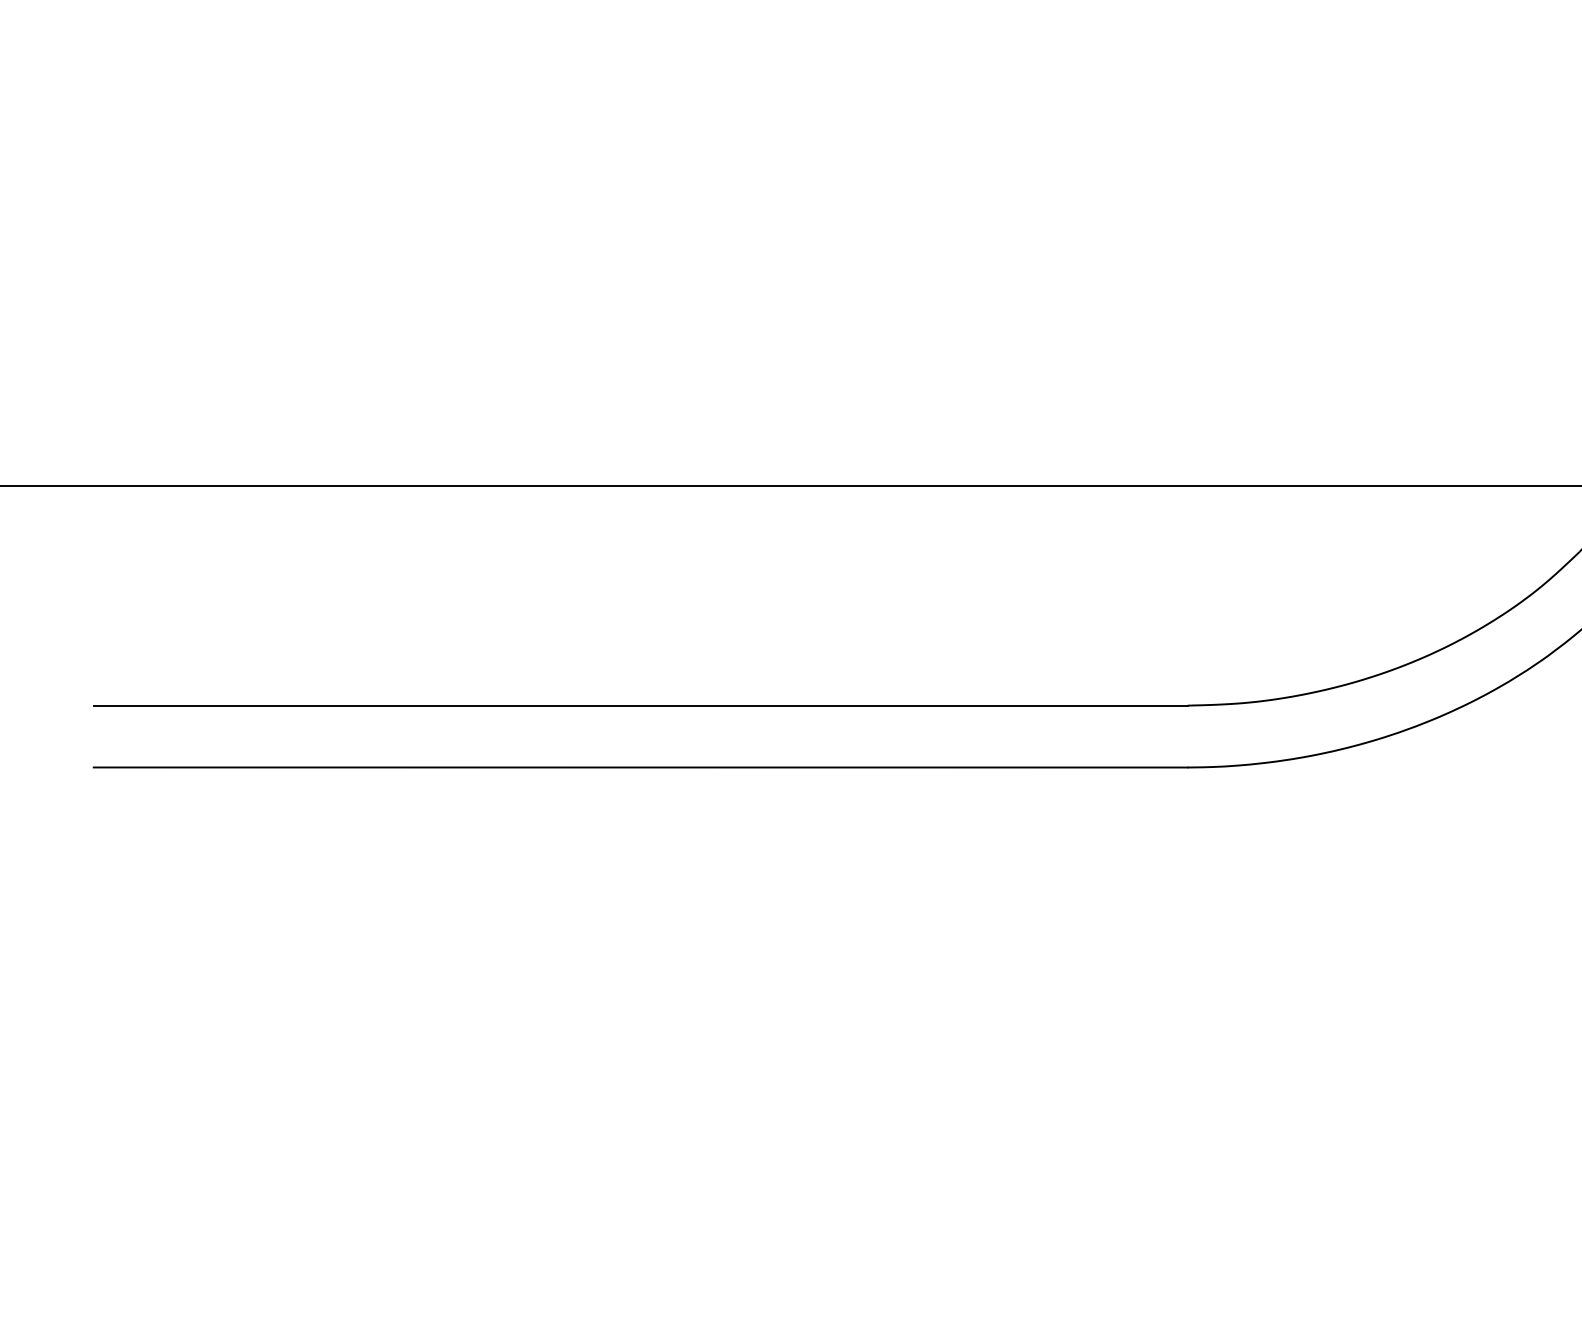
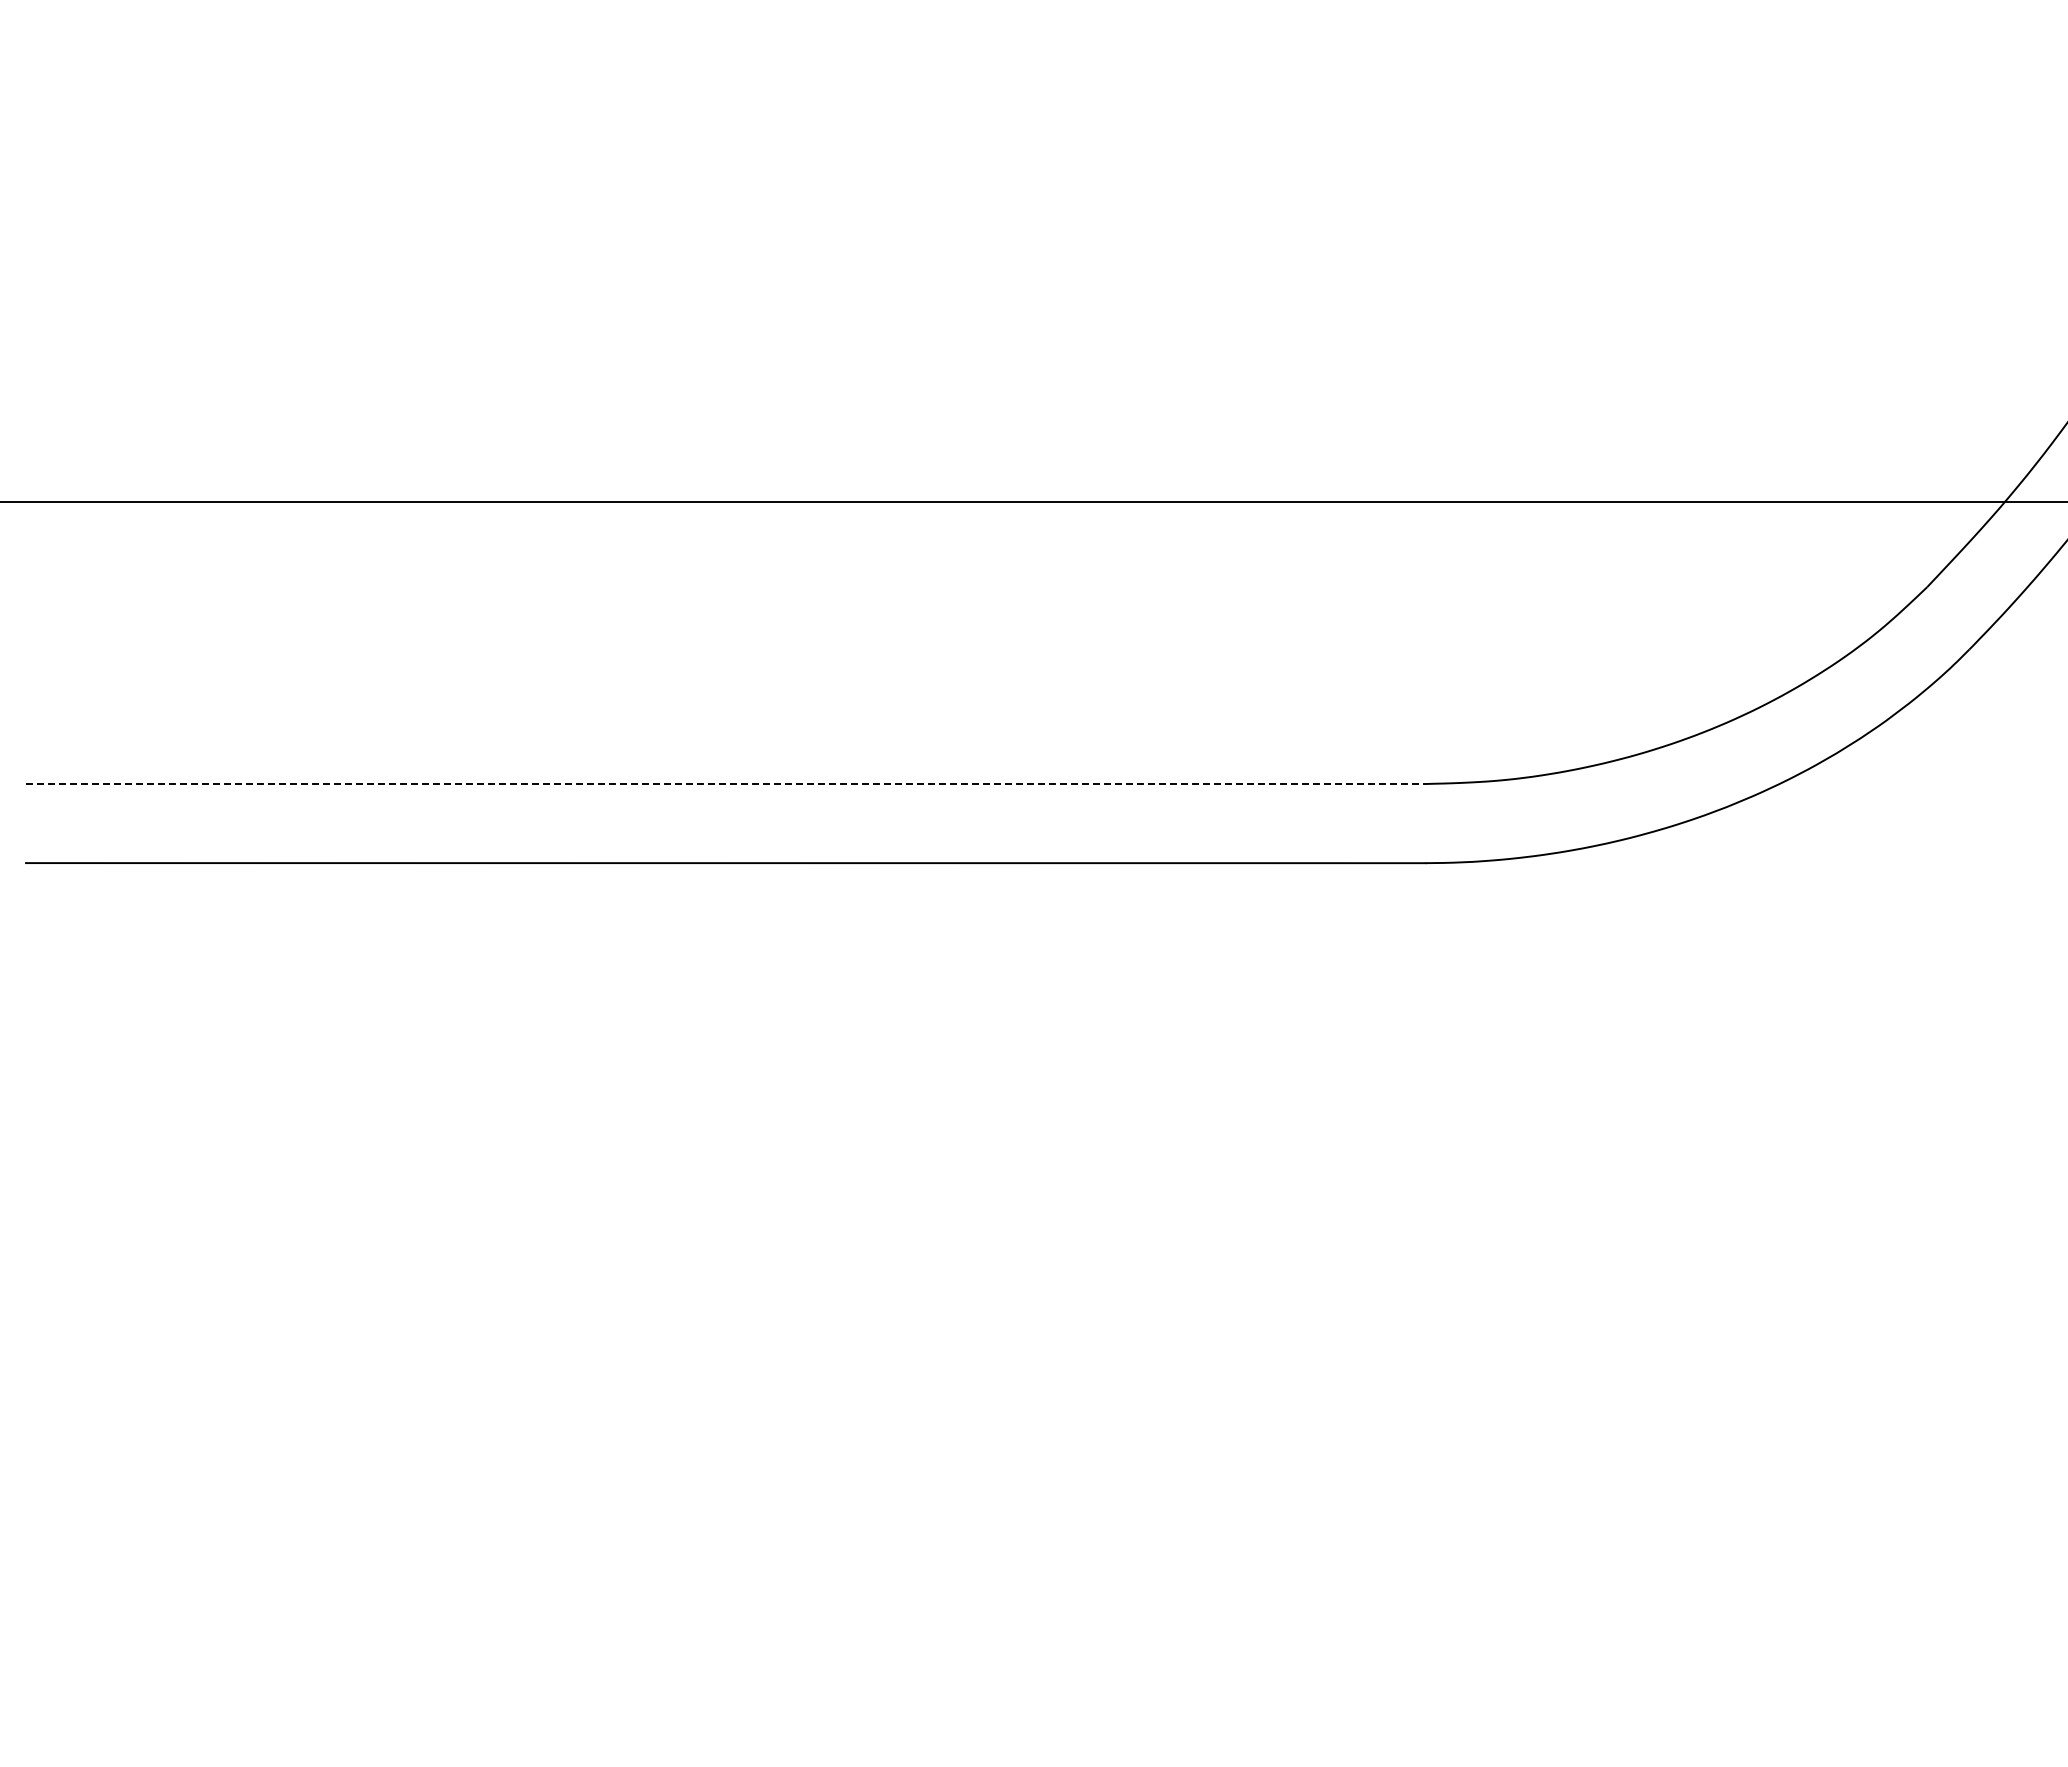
line: (640, 706) -> (725, 784), solid -> dashed

